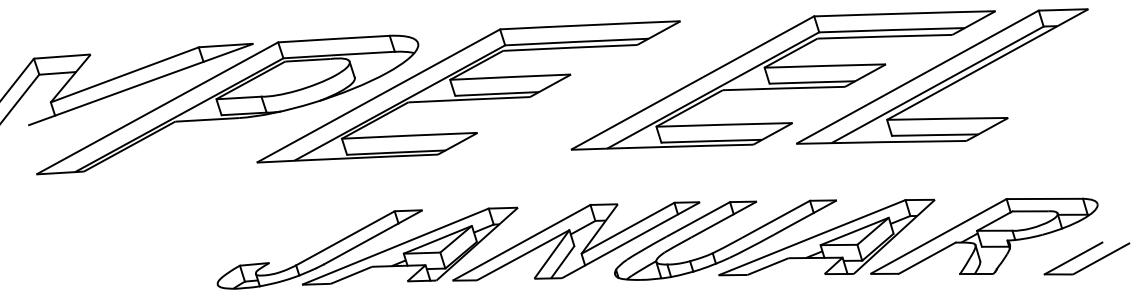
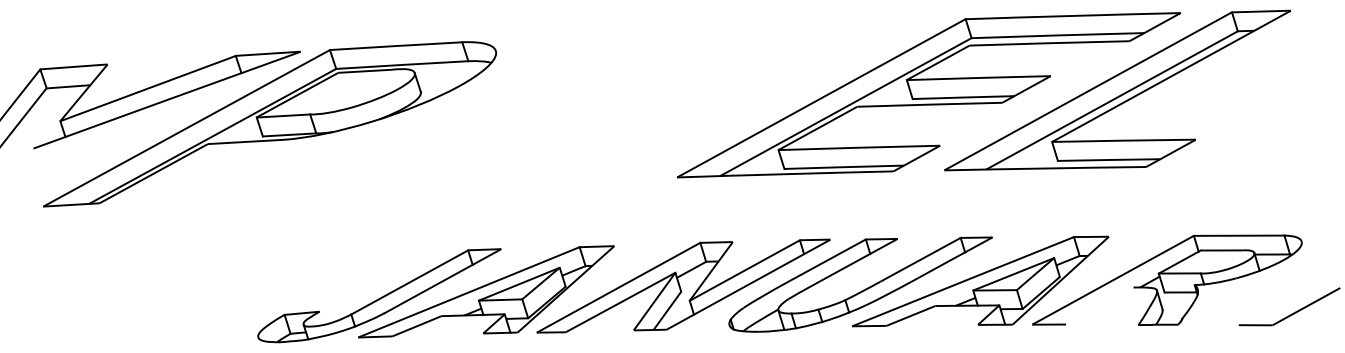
part: (468, 91) -> (555, 108), removed
line: (927, 257) -> (1099, 305), removed
line: (1072, 258) -> (1272, 306), removed

